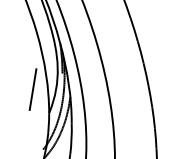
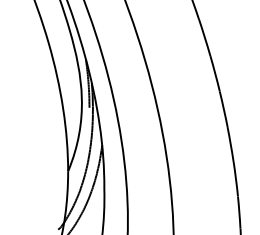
line: (32, 89) -> (41, 133), removed

